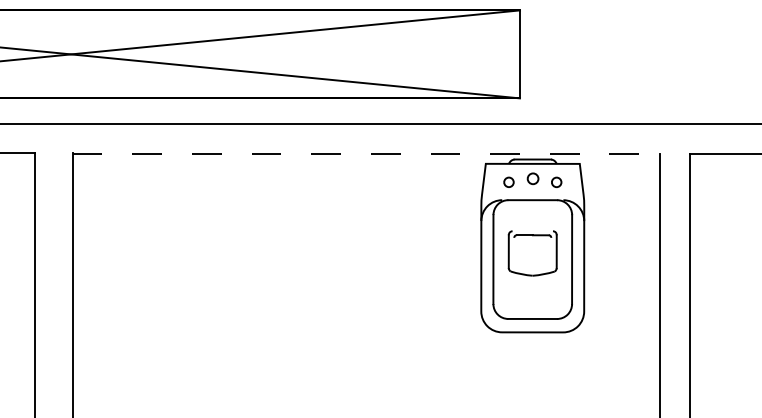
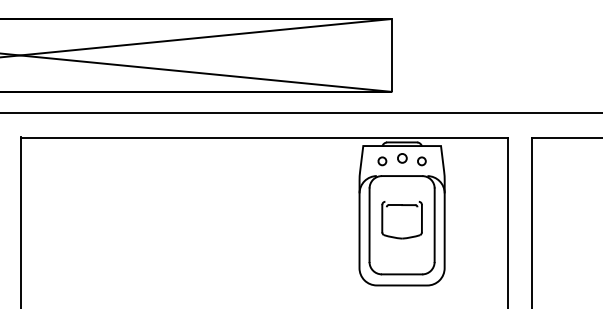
line: (366, 153) -> (264, 137), dashed -> solid

